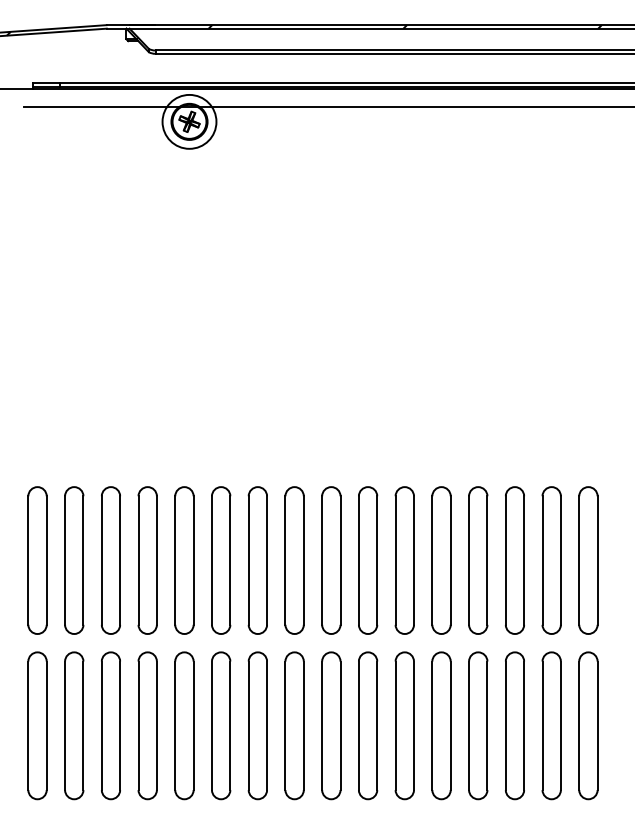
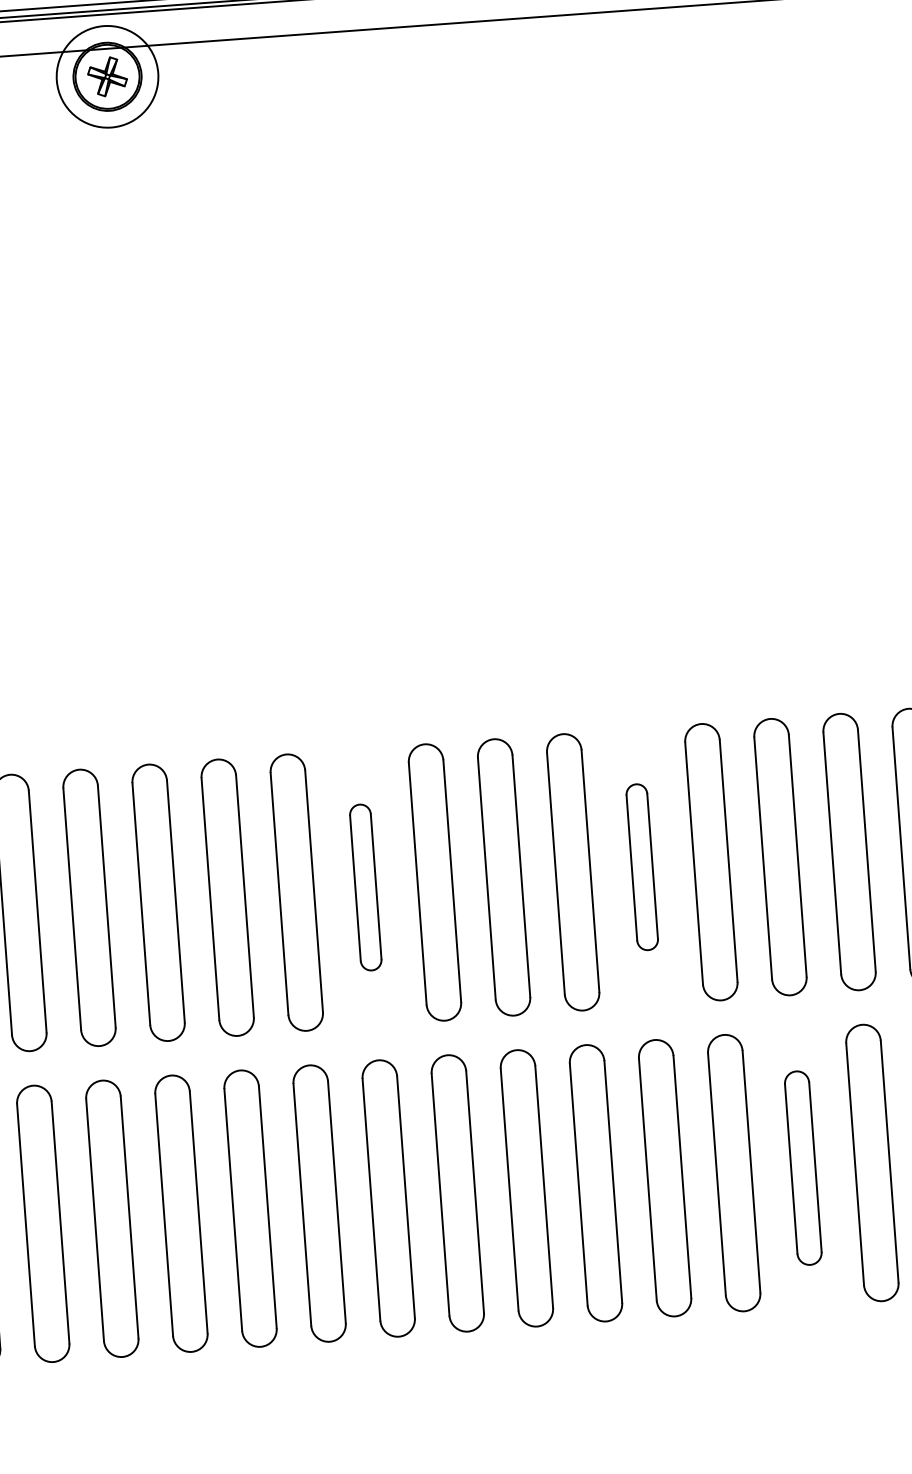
part: (294, 560) -> (365, 887), size x0.6
part: (441, 560) -> (642, 867), size x0.6
part: (514, 725) -> (802, 1167), size x0.7

